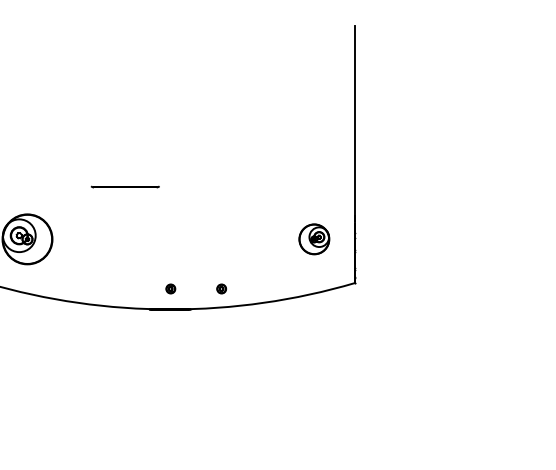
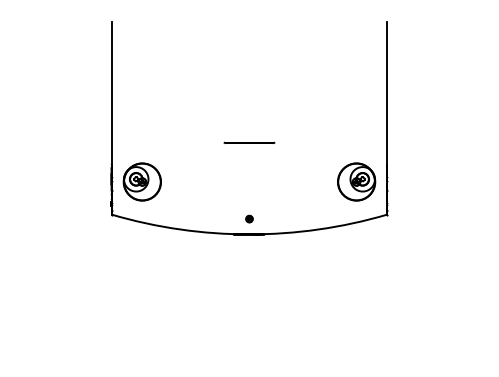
part: (125, 186) -> (249, 142), moved
part: (314, 238) -> (356, 181), size x1.67
part: (221, 288) -> (287, 218), removed

